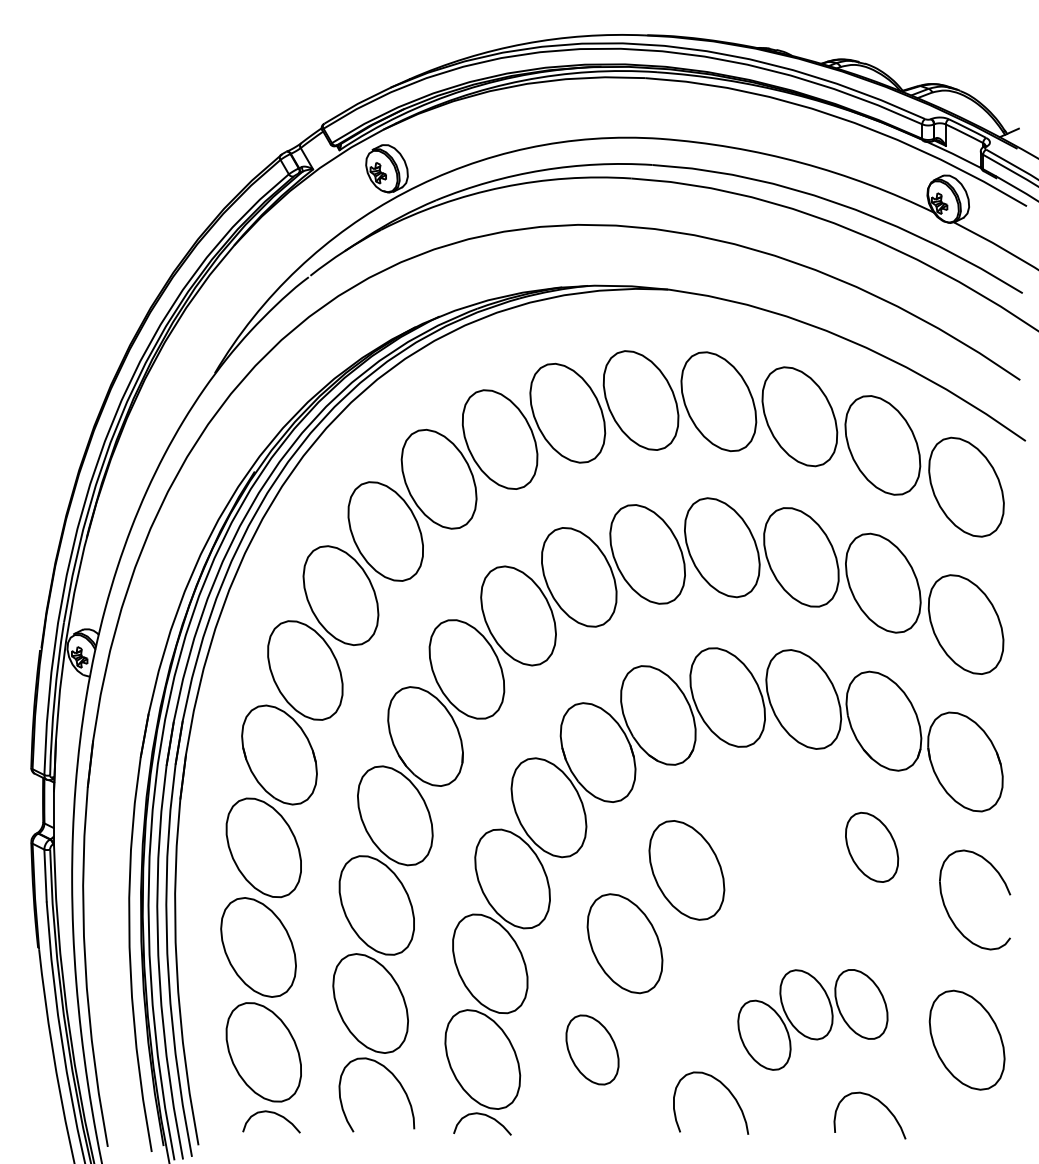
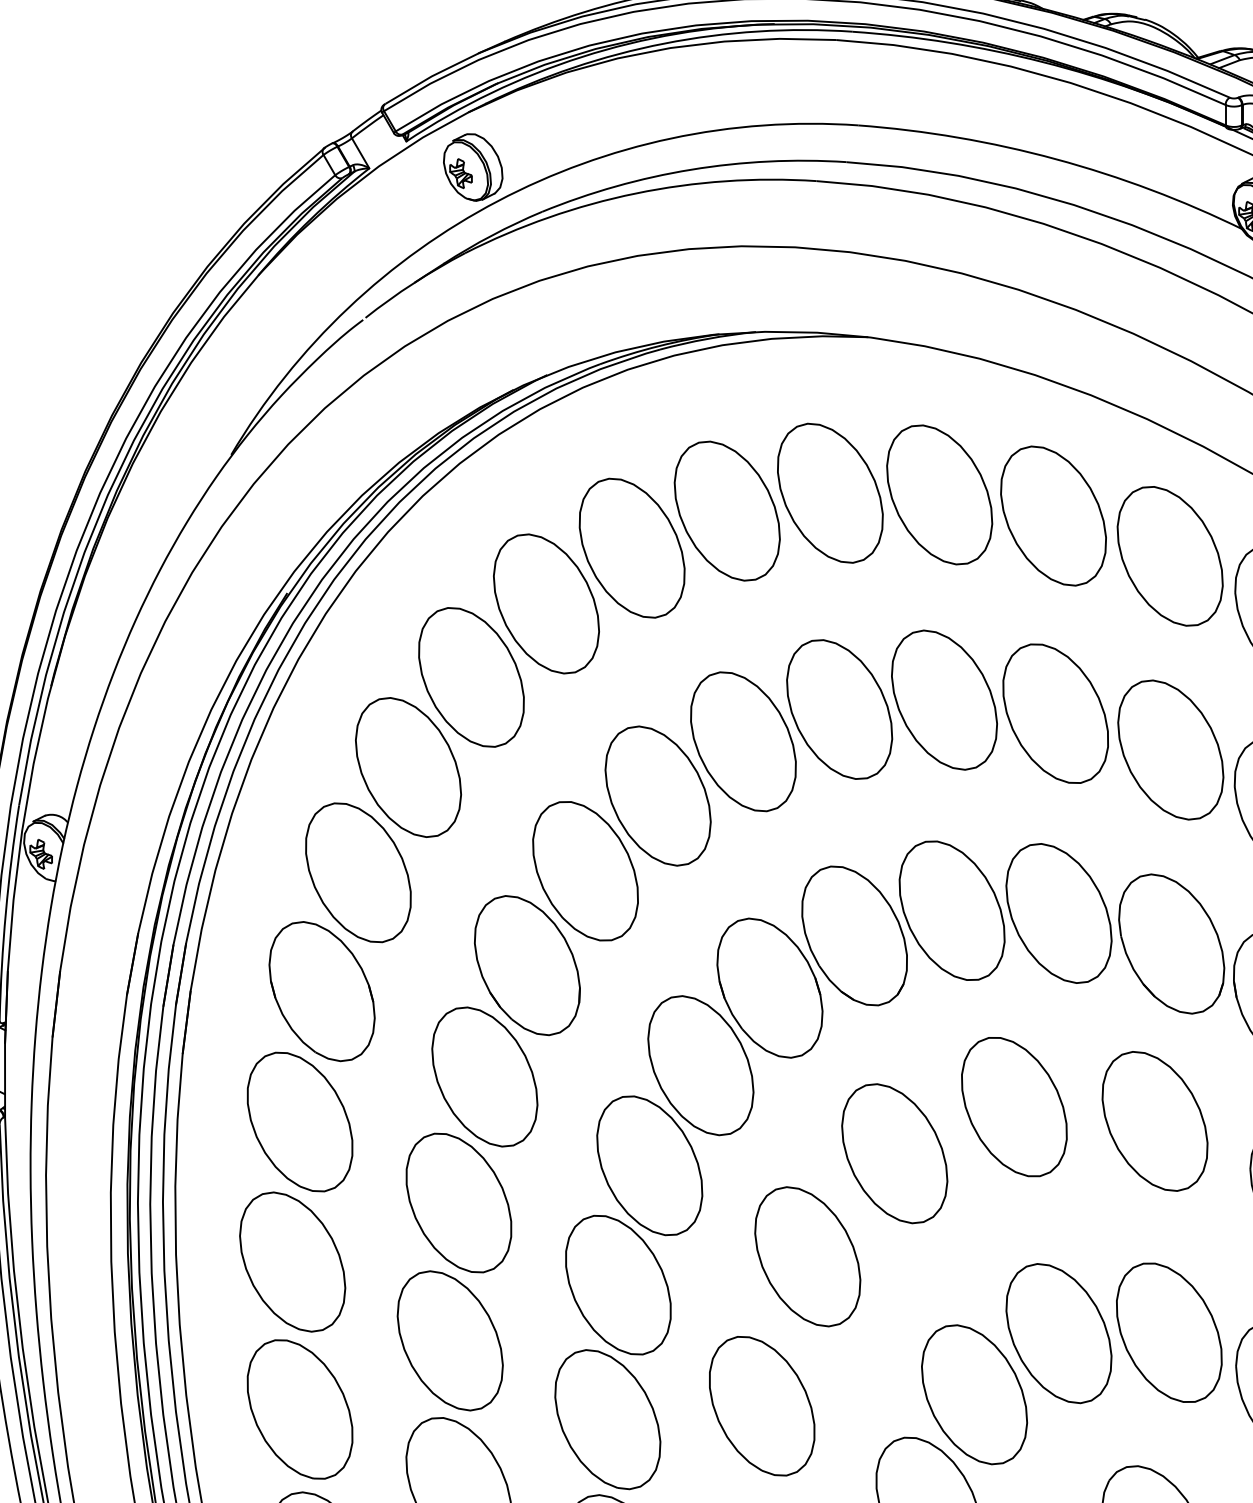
part: (771, 837) -> (1013, 1107), added
part: (871, 847) -> (1154, 1121), size x1.43
part: (812, 1019) -> (1071, 1363), size x1.43
part: (592, 1049) -> (762, 1405), size x1.43

